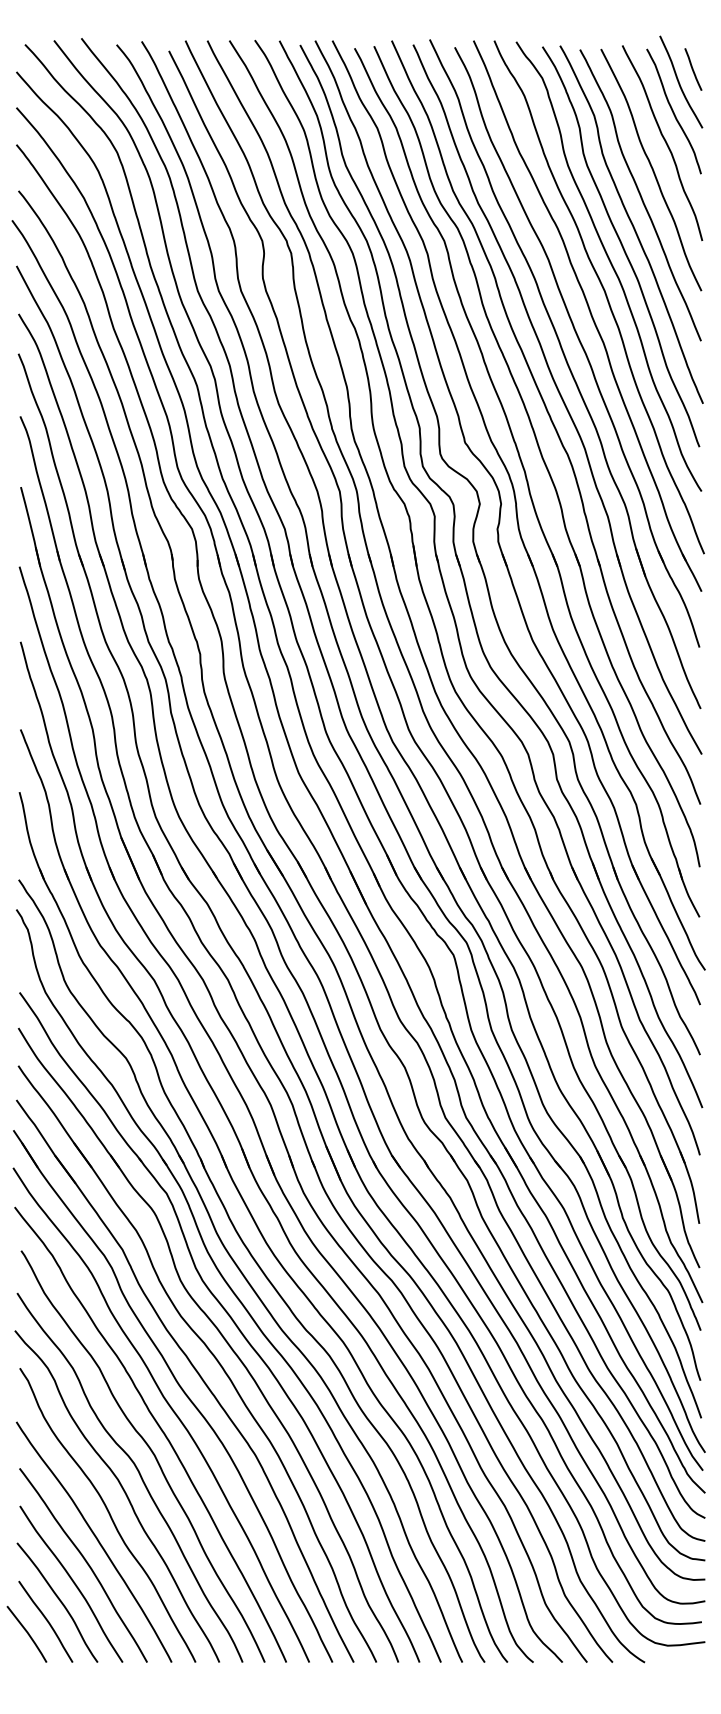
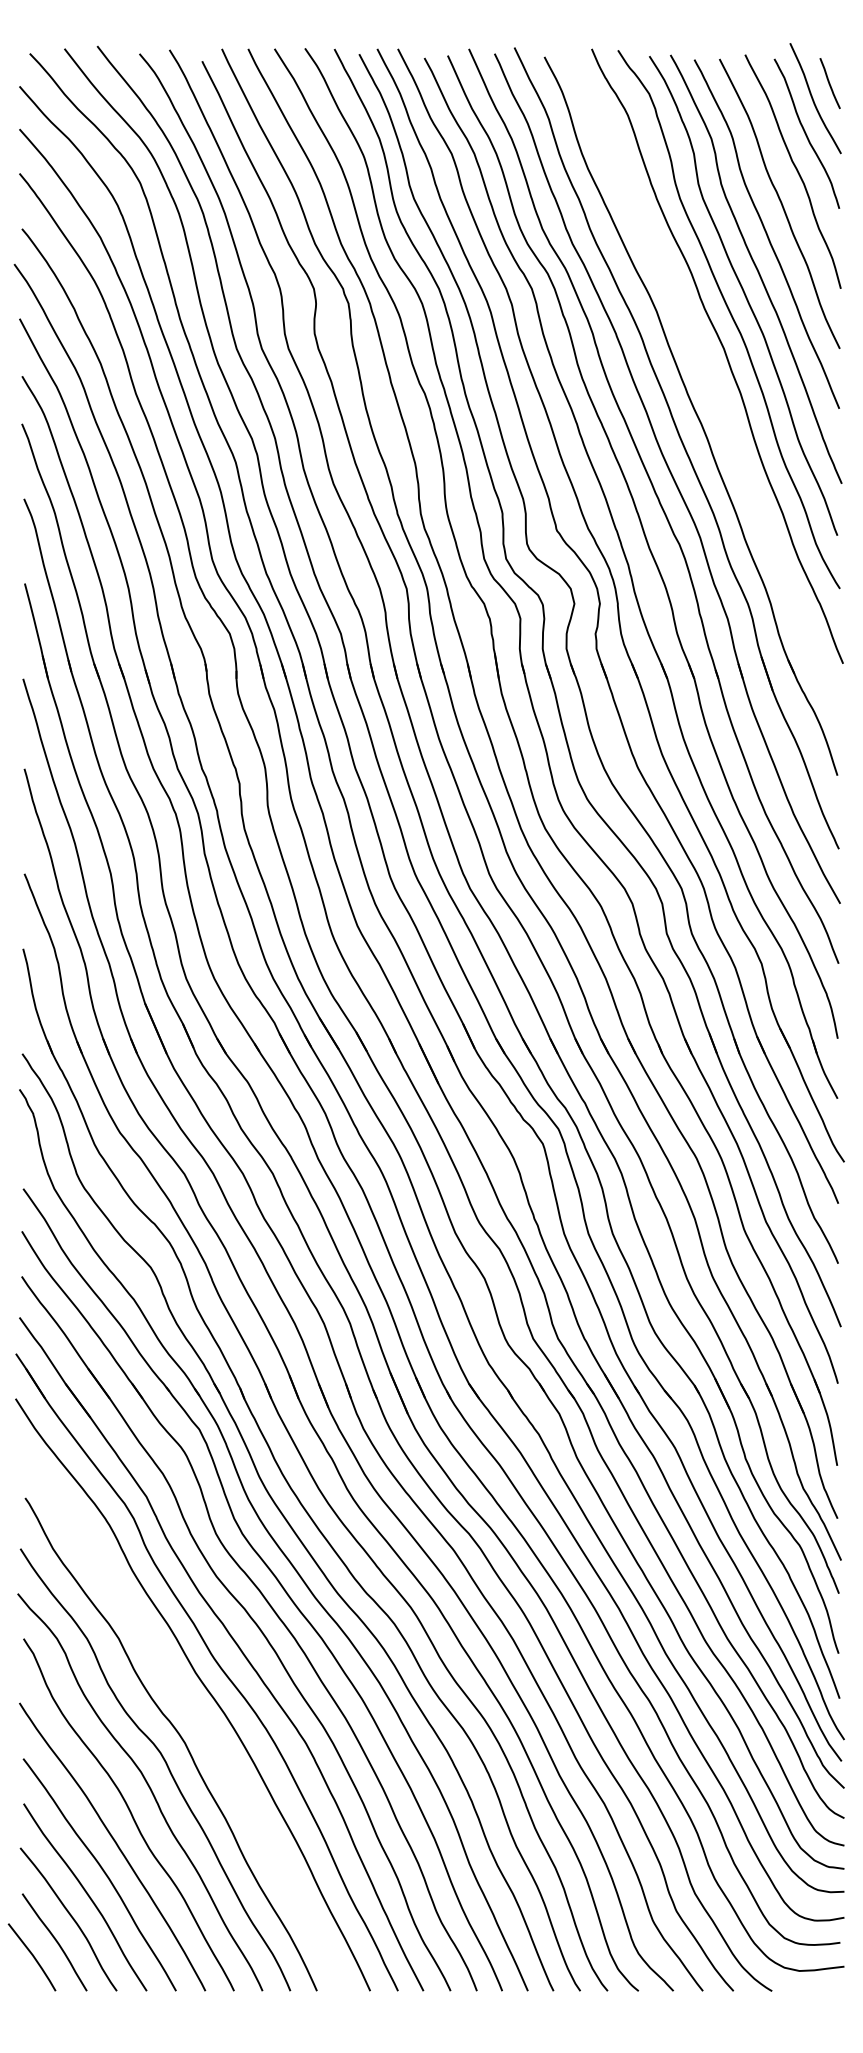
part: (587, 315) -> (703, 378), removed
curve: (159, 1428) -> (190, 1710), removed

